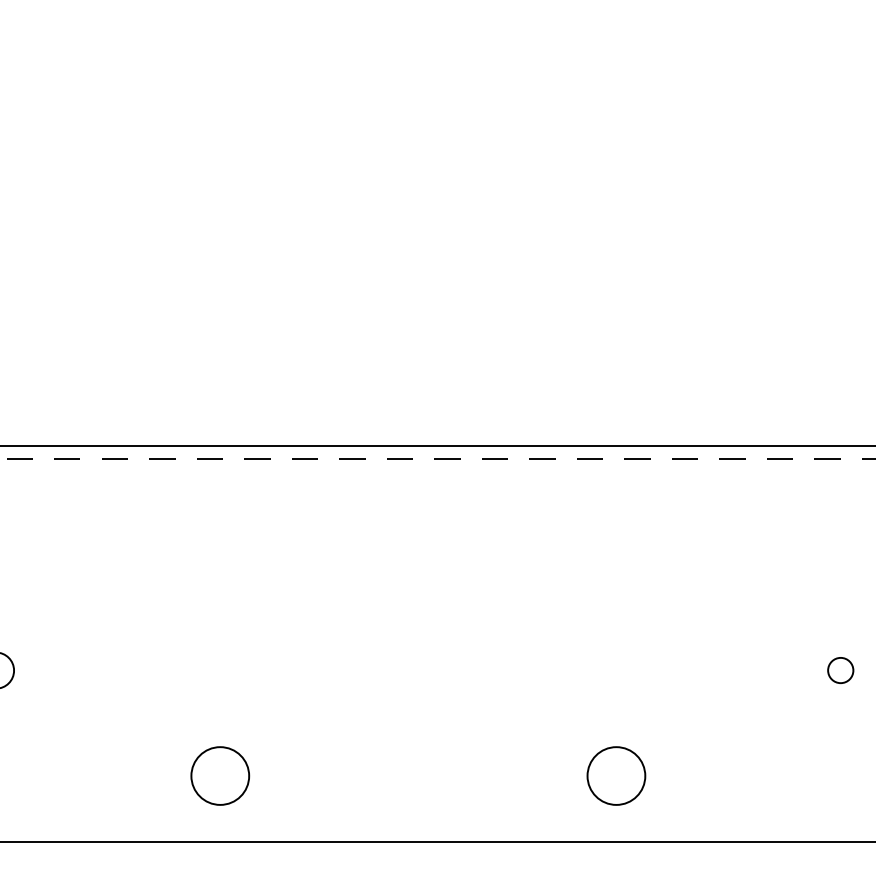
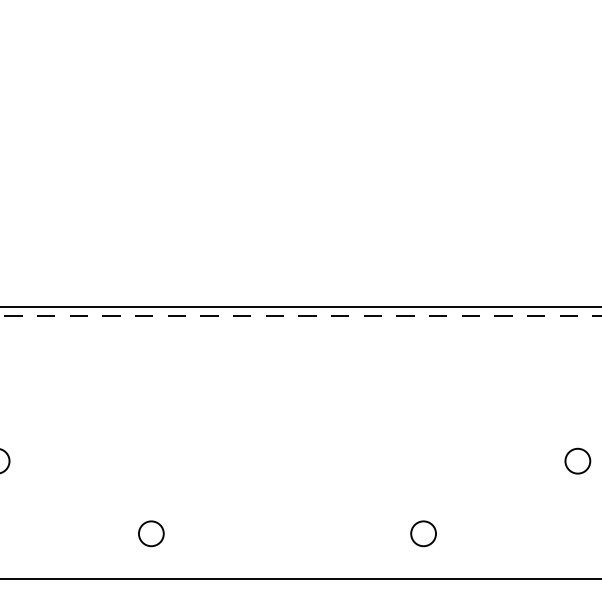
circle: (840, 669) -> (577, 460), size x1.43
circle: (220, 775) -> (151, 533), size x0.62
circle: (616, 775) -> (423, 533), size x0.62

